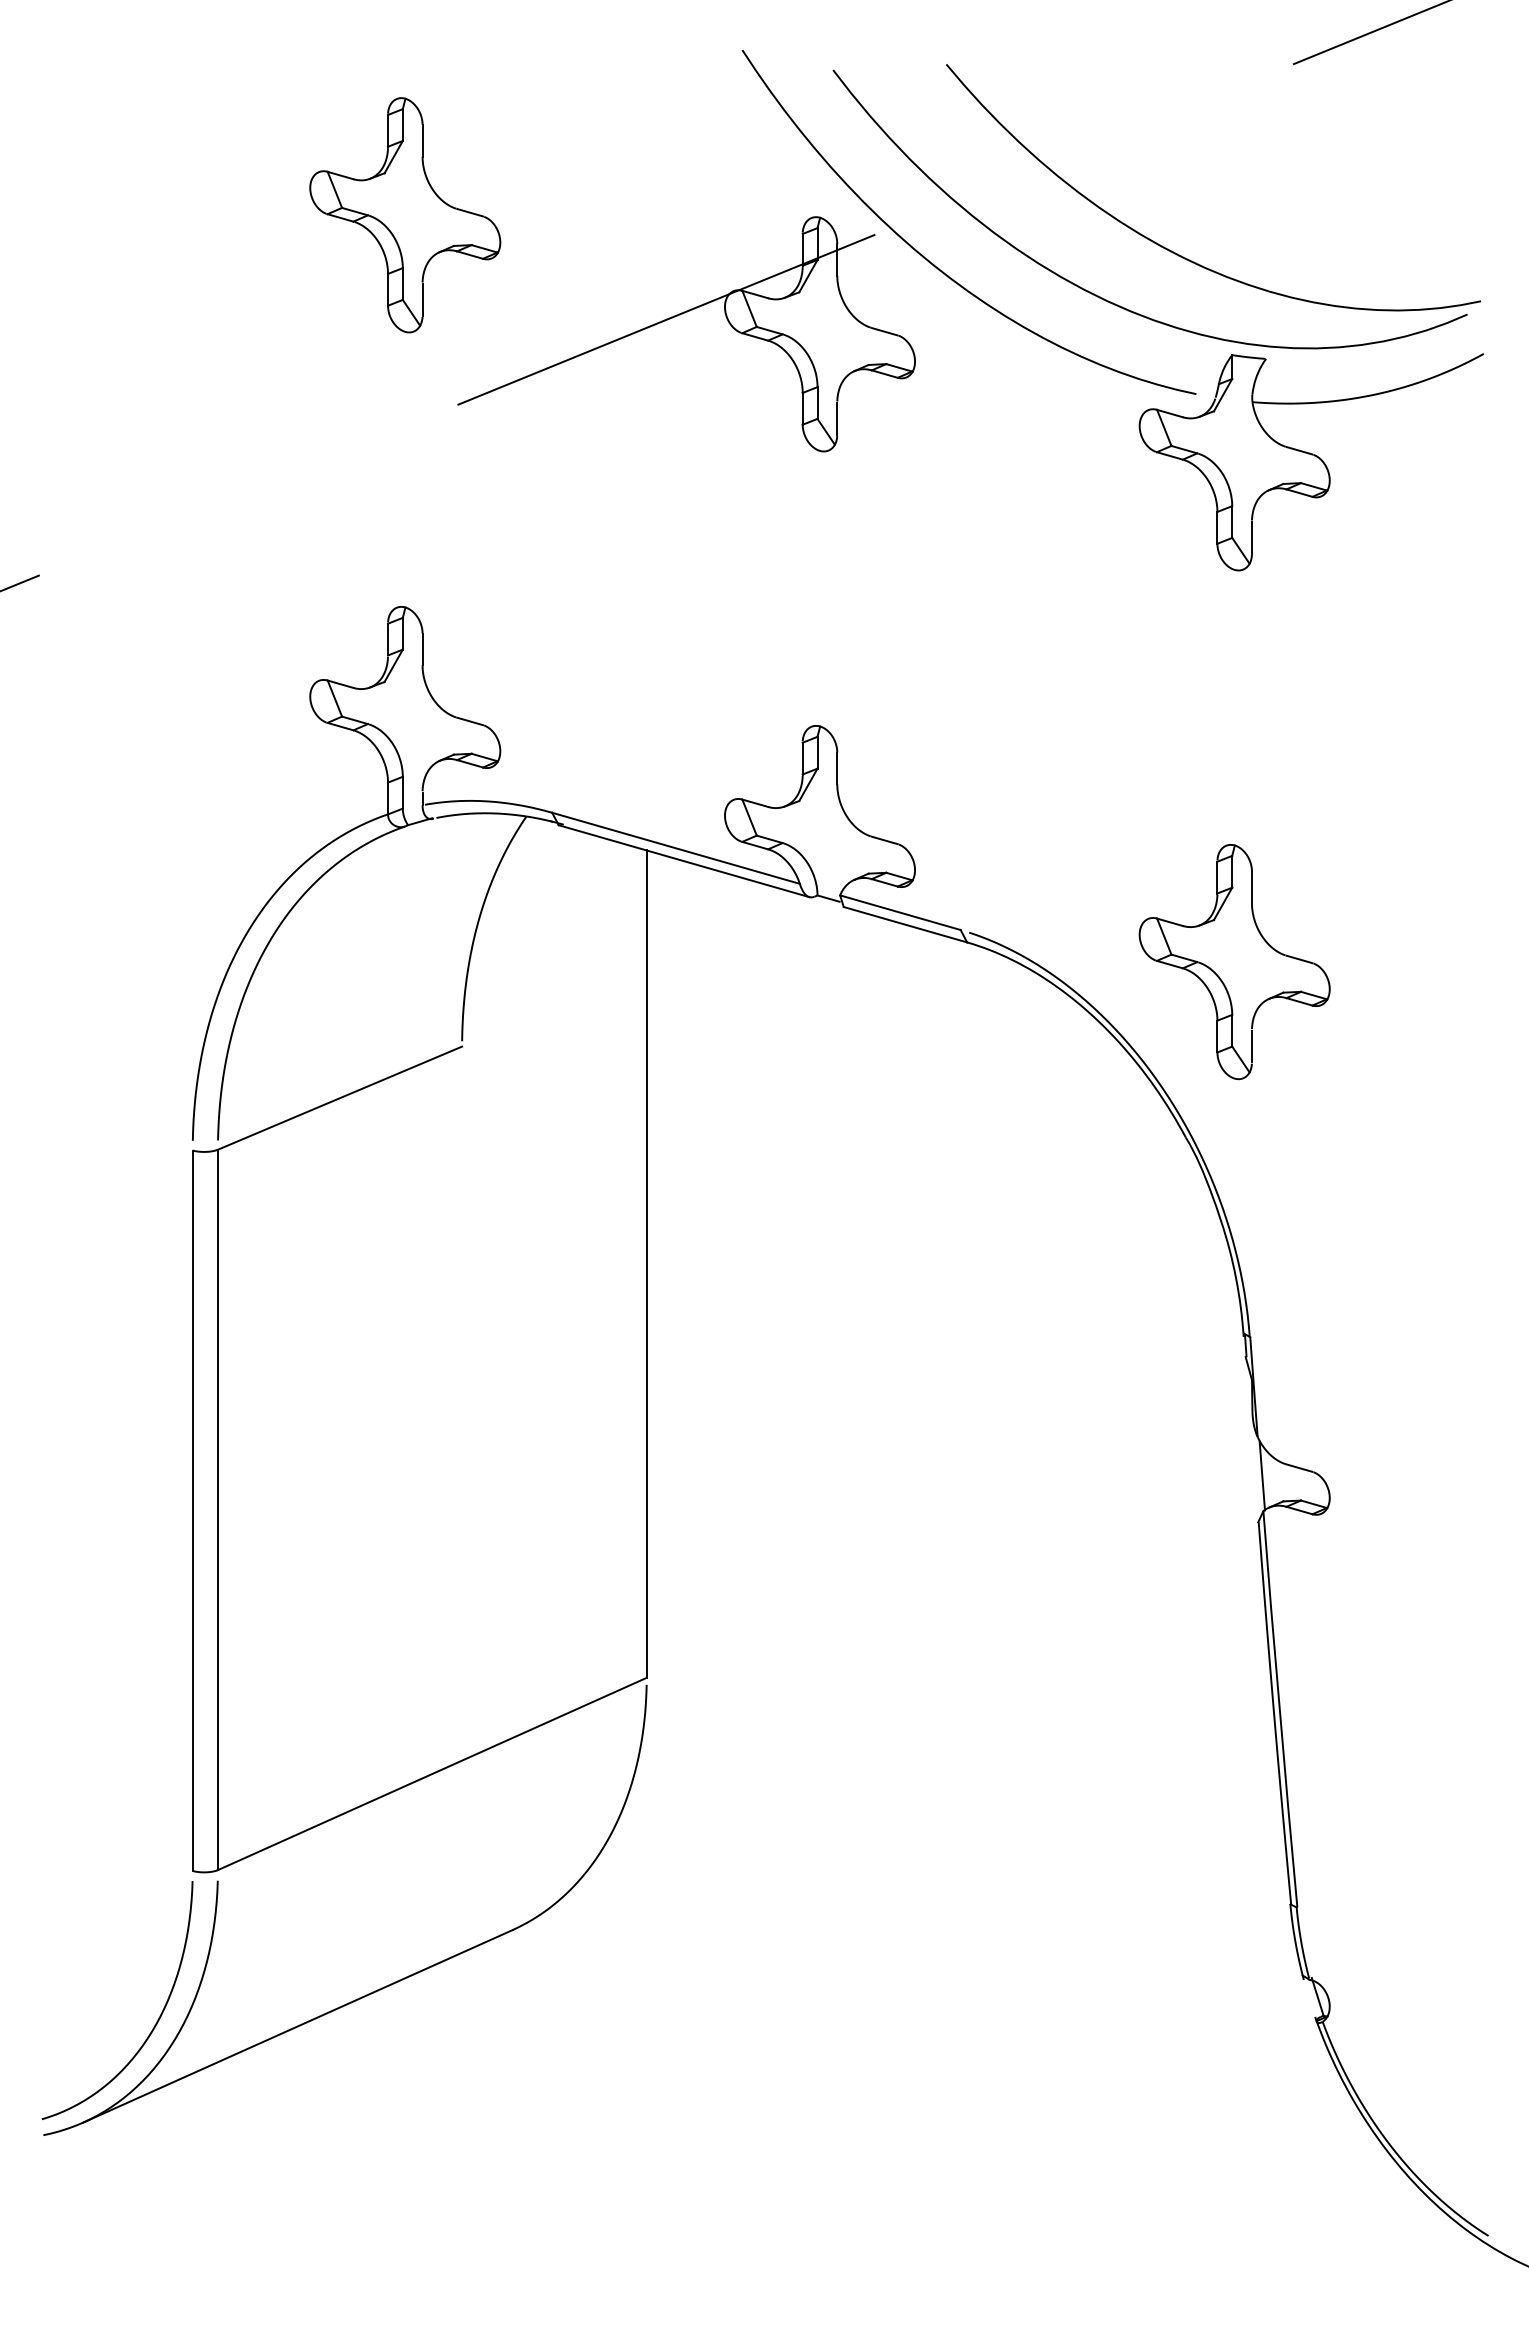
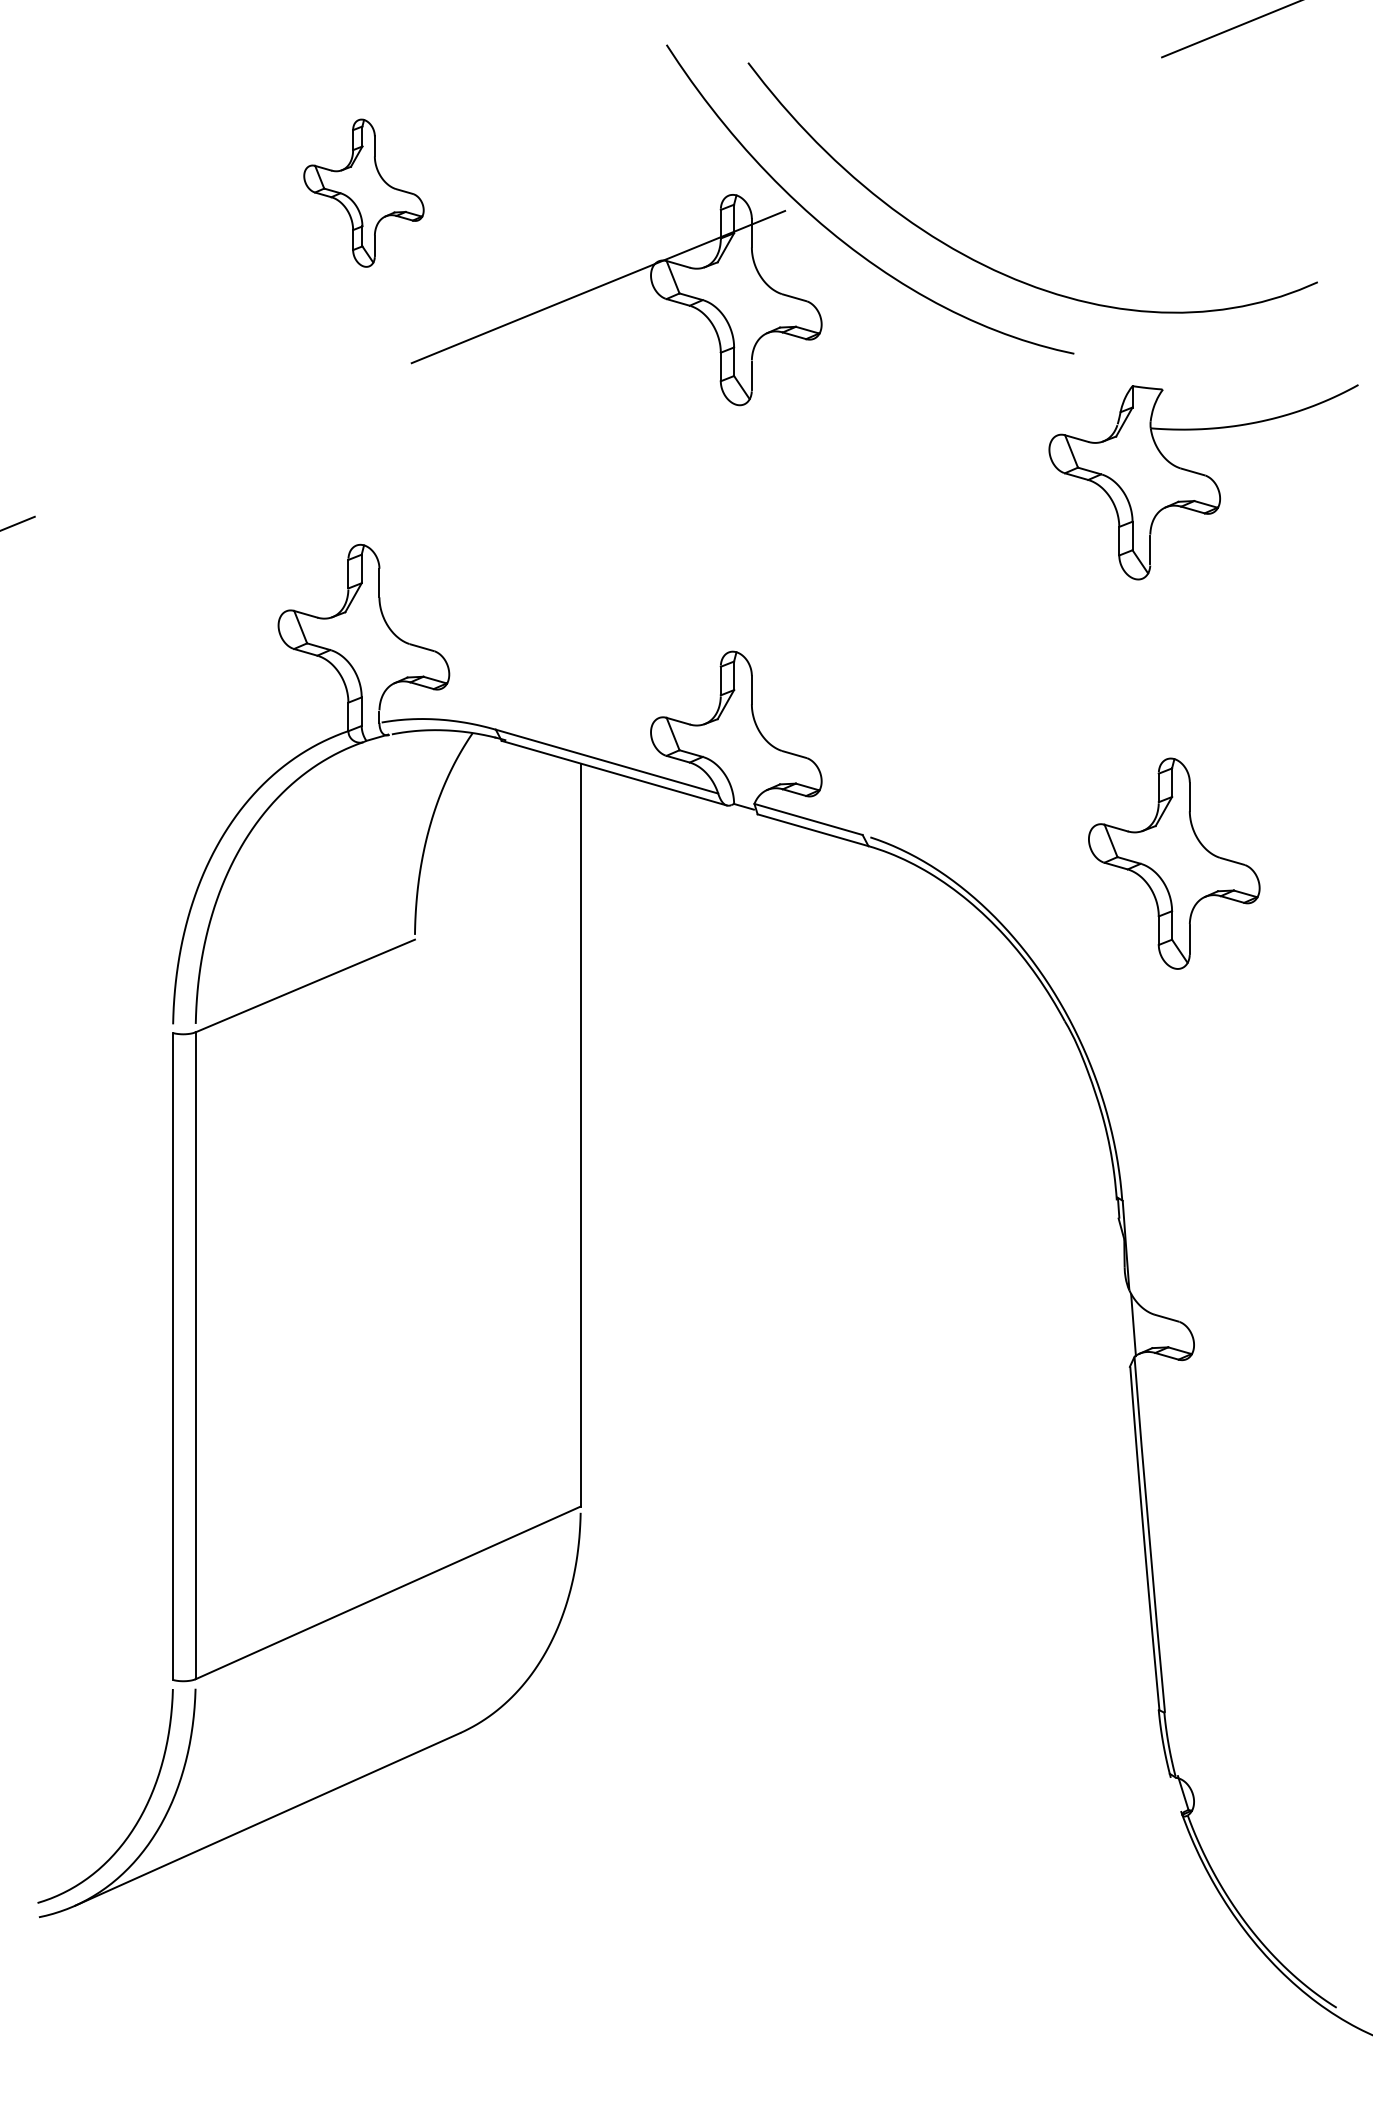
part: (405, 215) -> (364, 193), size x0.7
curve: (1179, 254) -> (1059, 228), removed
part: (1310, 462) -> (1202, 482), moved
part: (1234, 962) -> (1174, 864), moved

